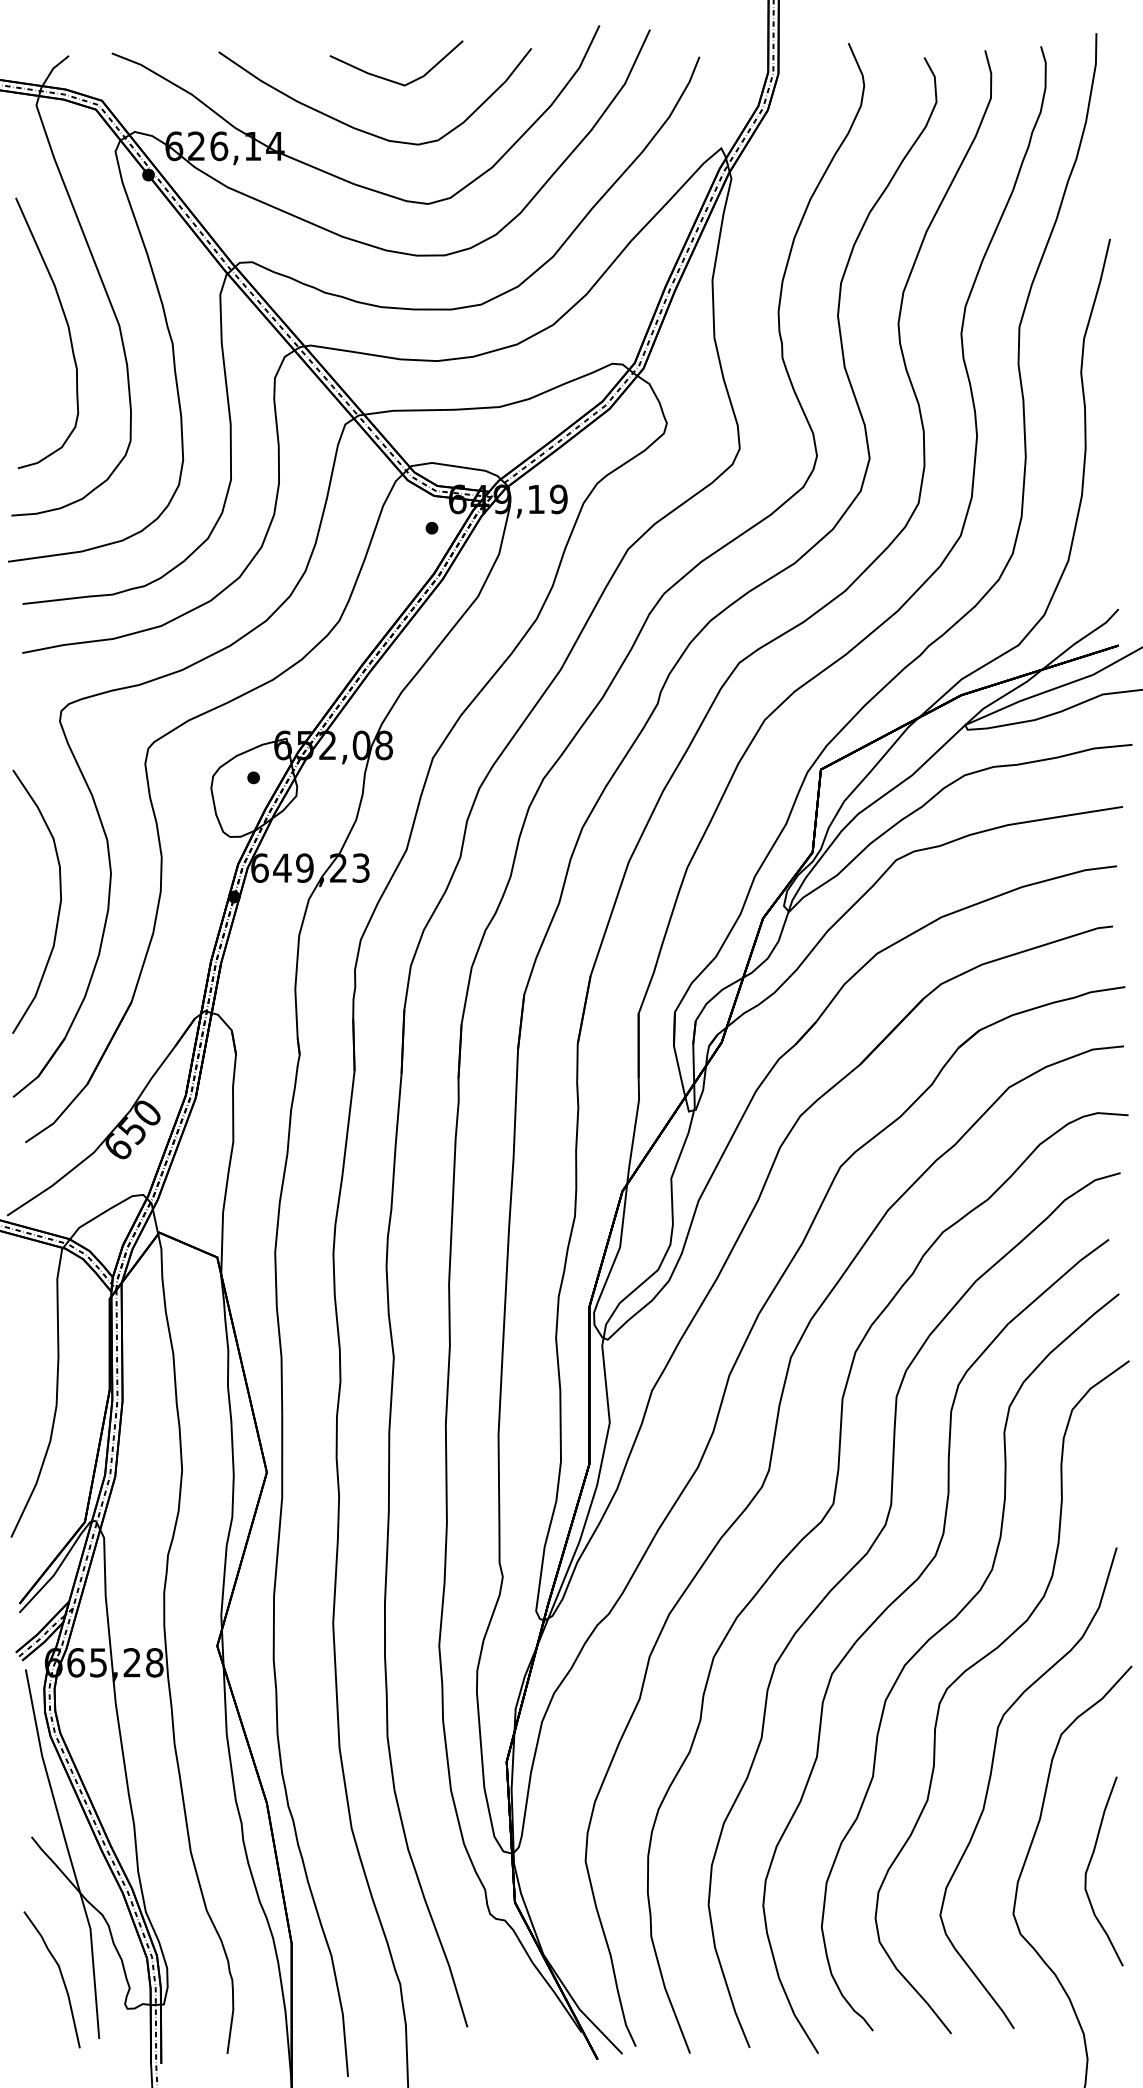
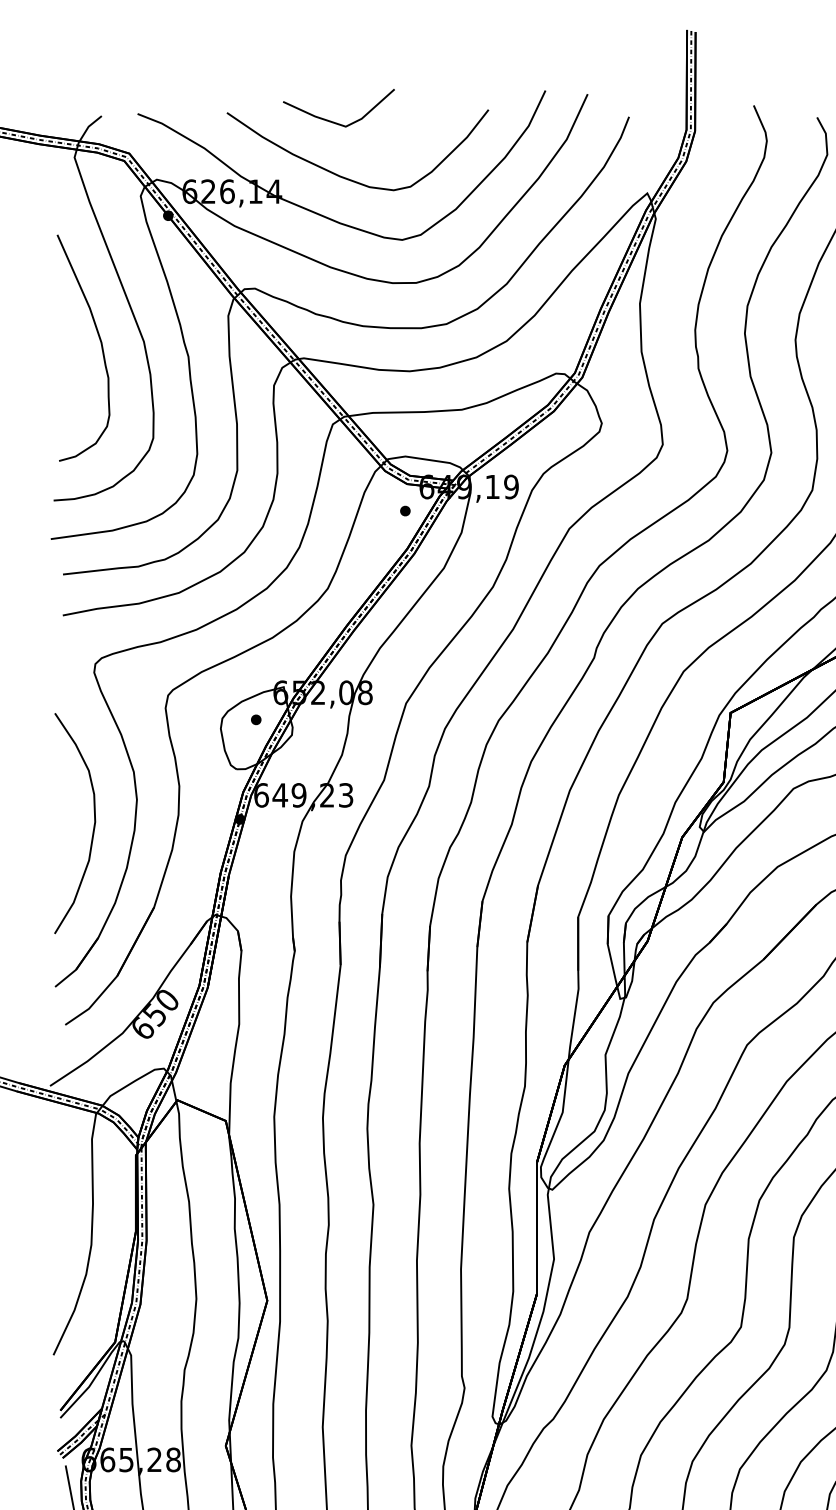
line: (390, 79) -> (333, 121), moved

